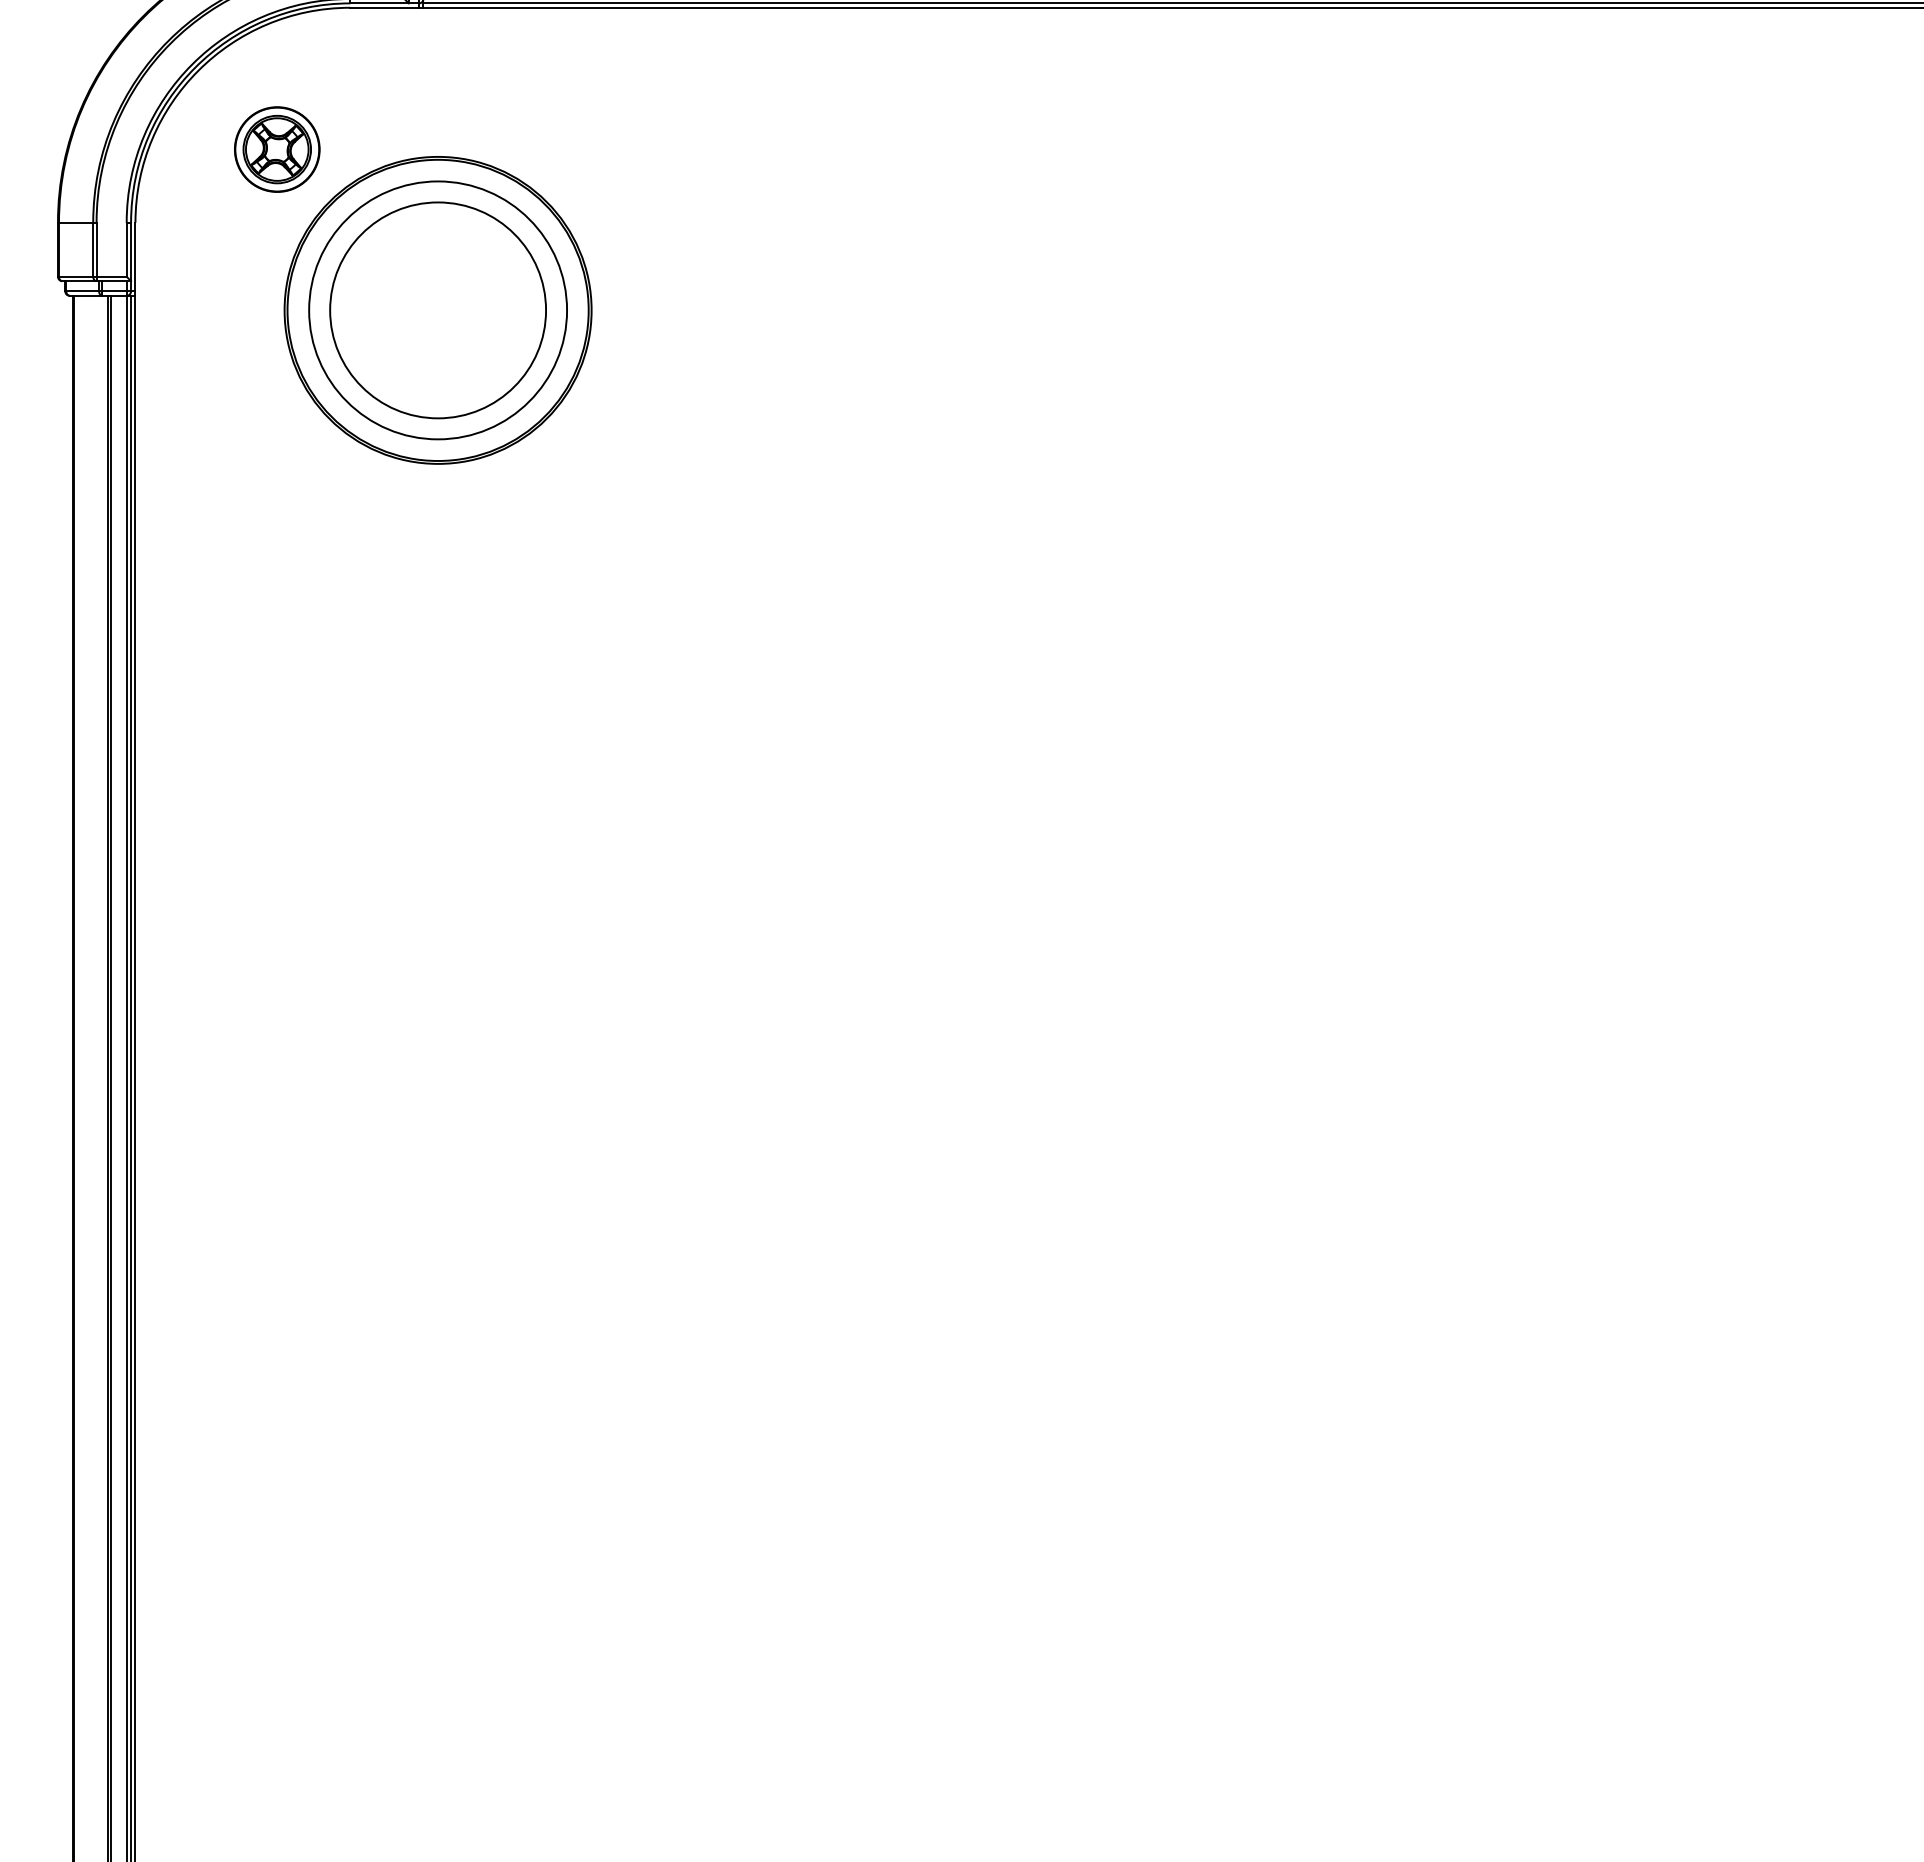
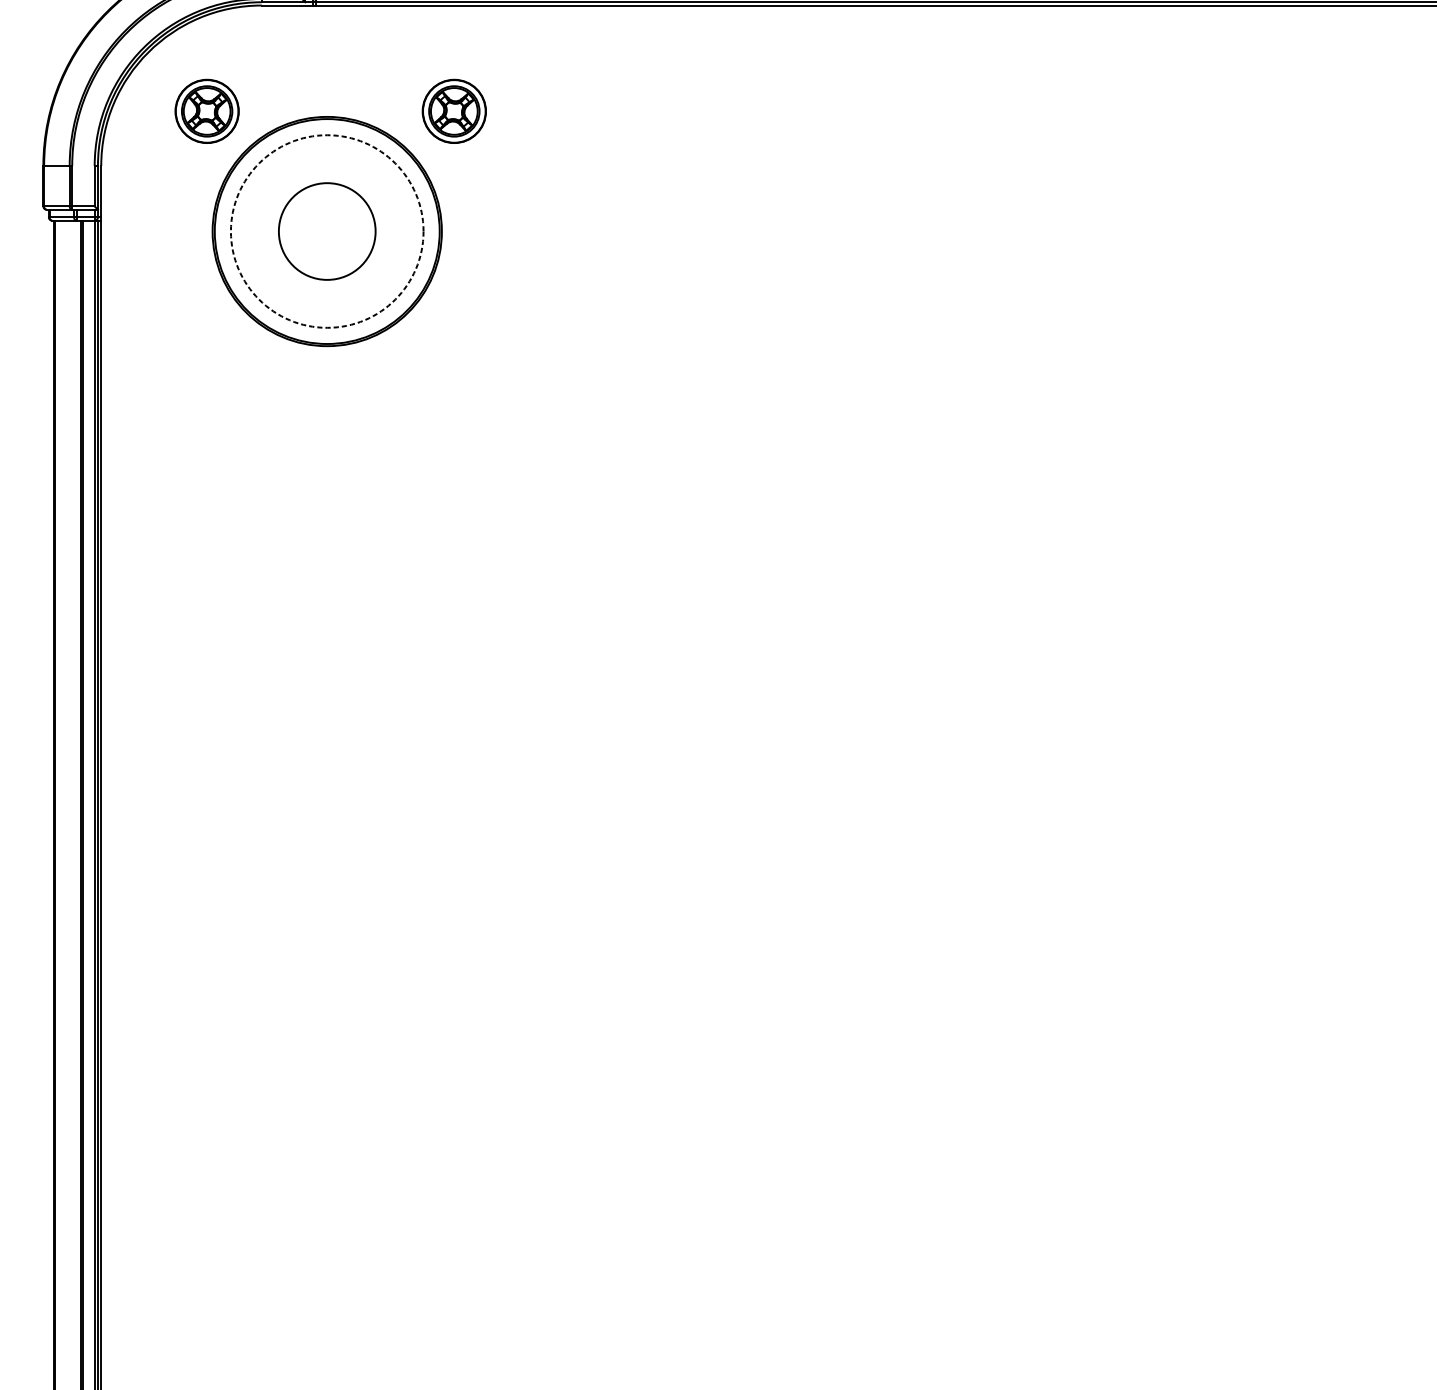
part: (608, 149) -> (454, 111), added
circle: (438, 310) -> (327, 231), size x0.6
circle: (438, 310) -> (327, 231), solid -> dashed

